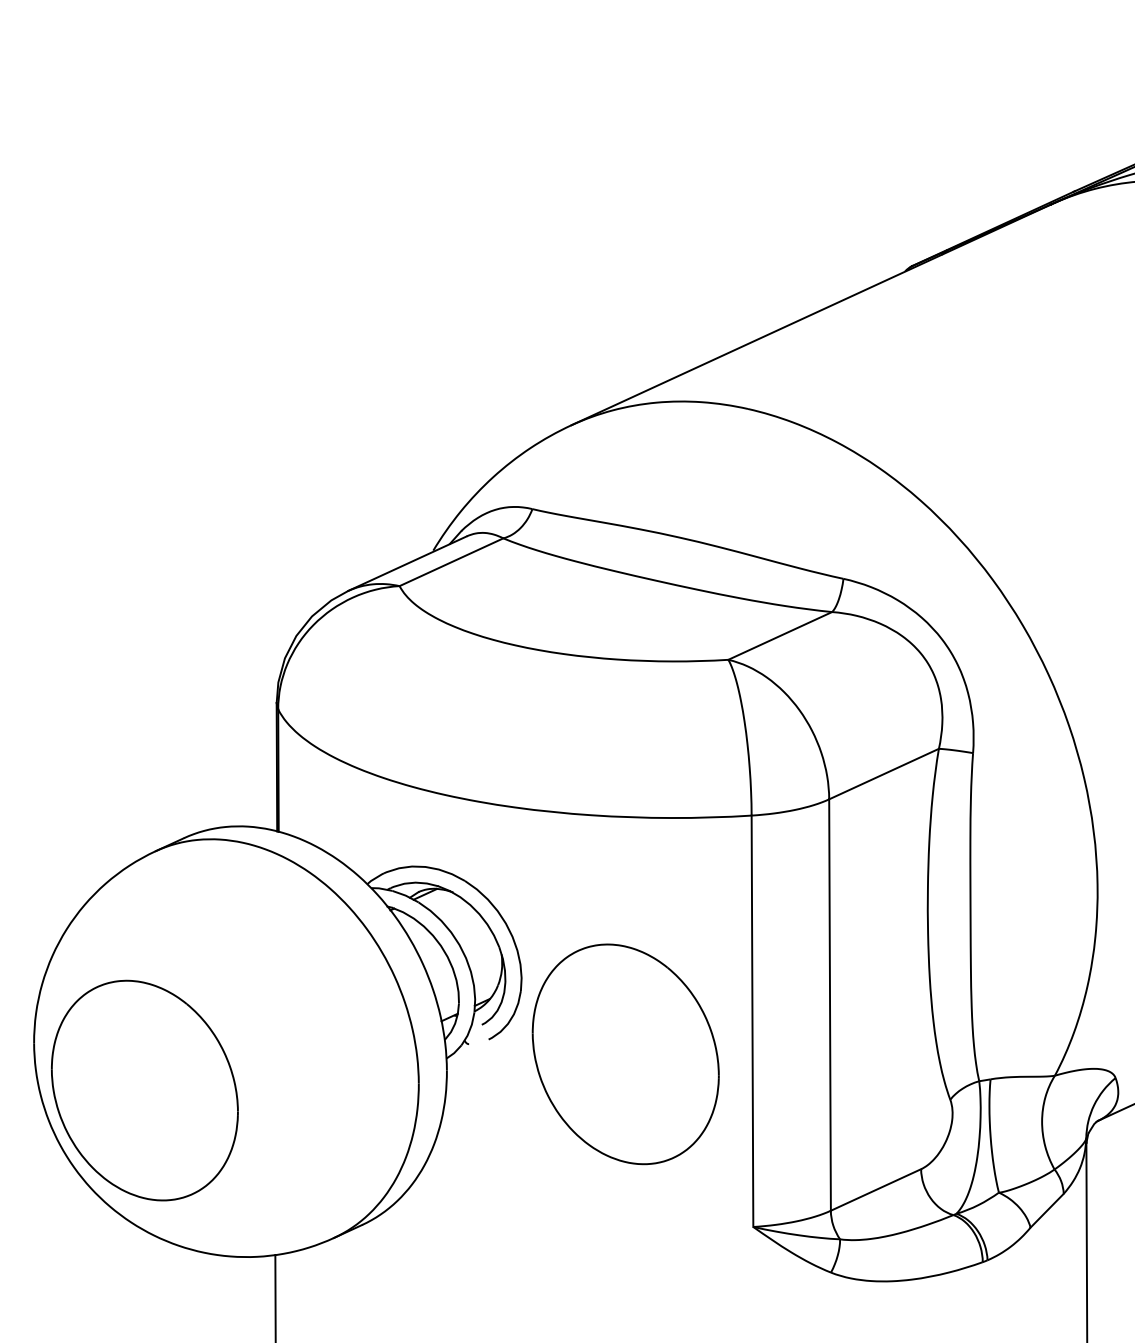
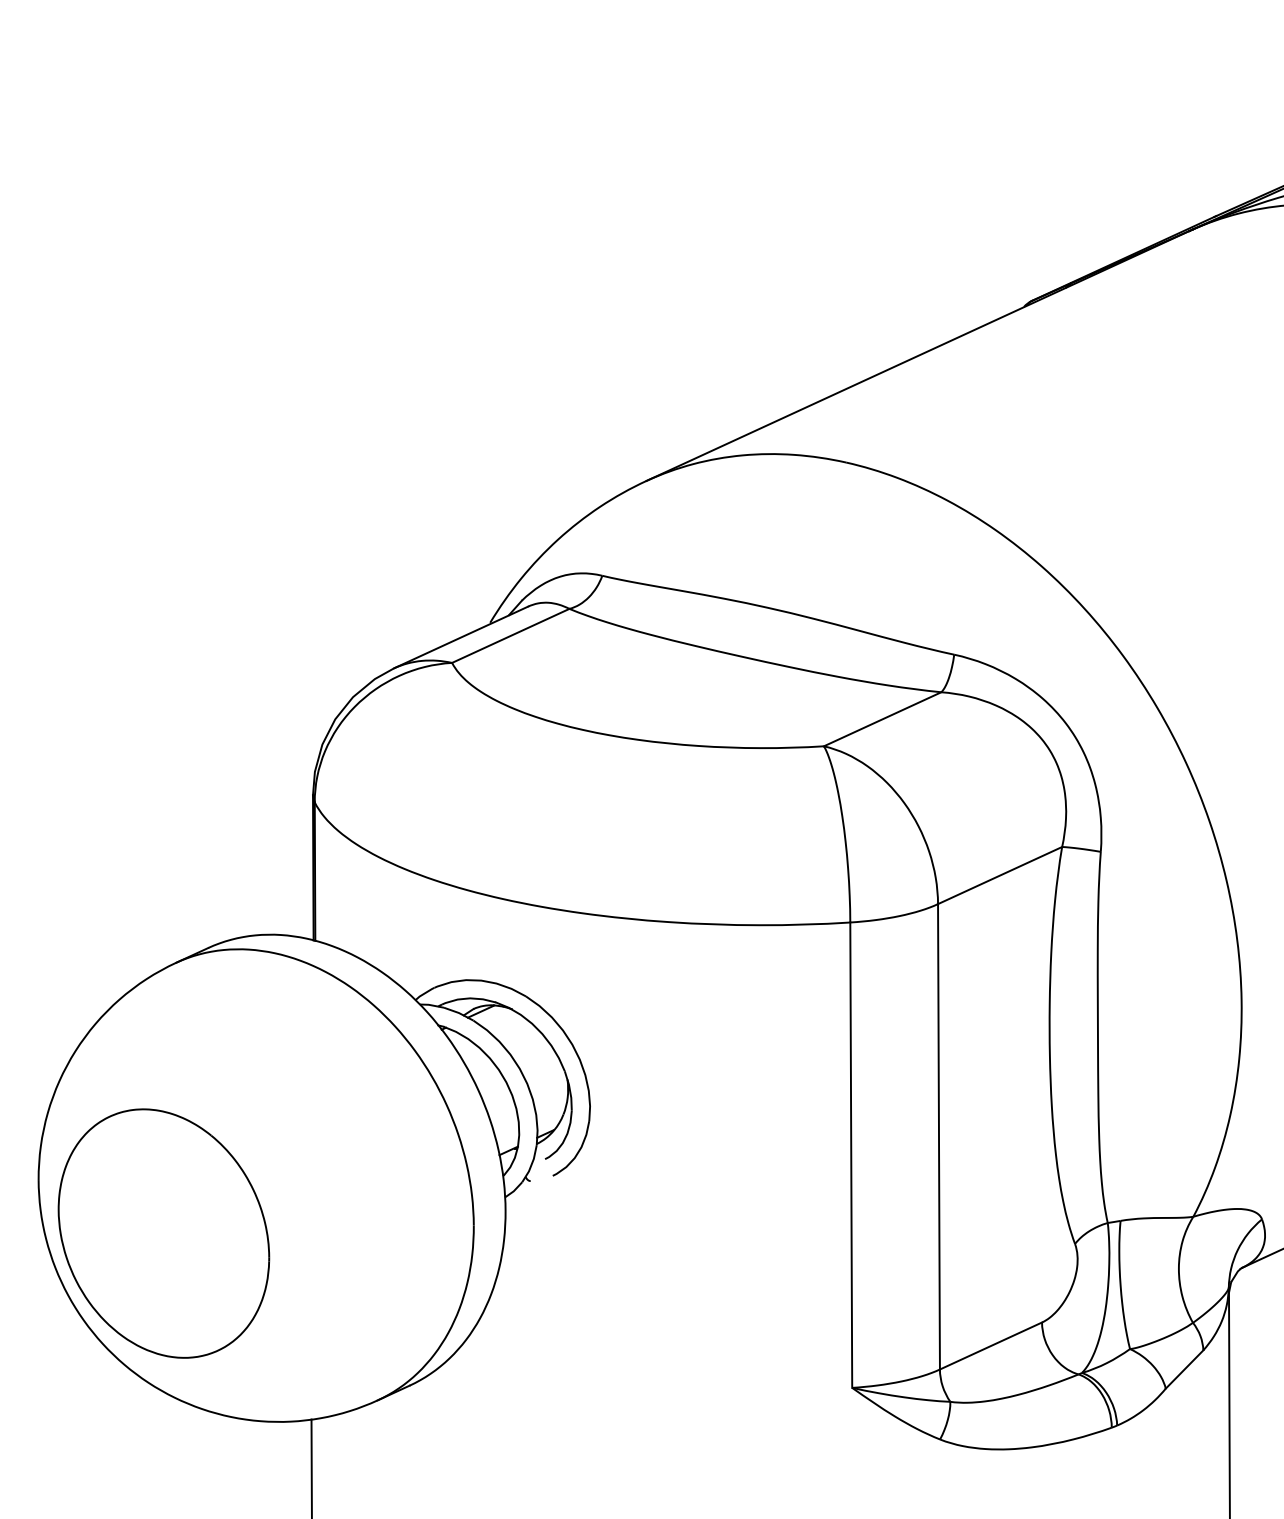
part: (625, 1054) -> (707, 1192), removed

